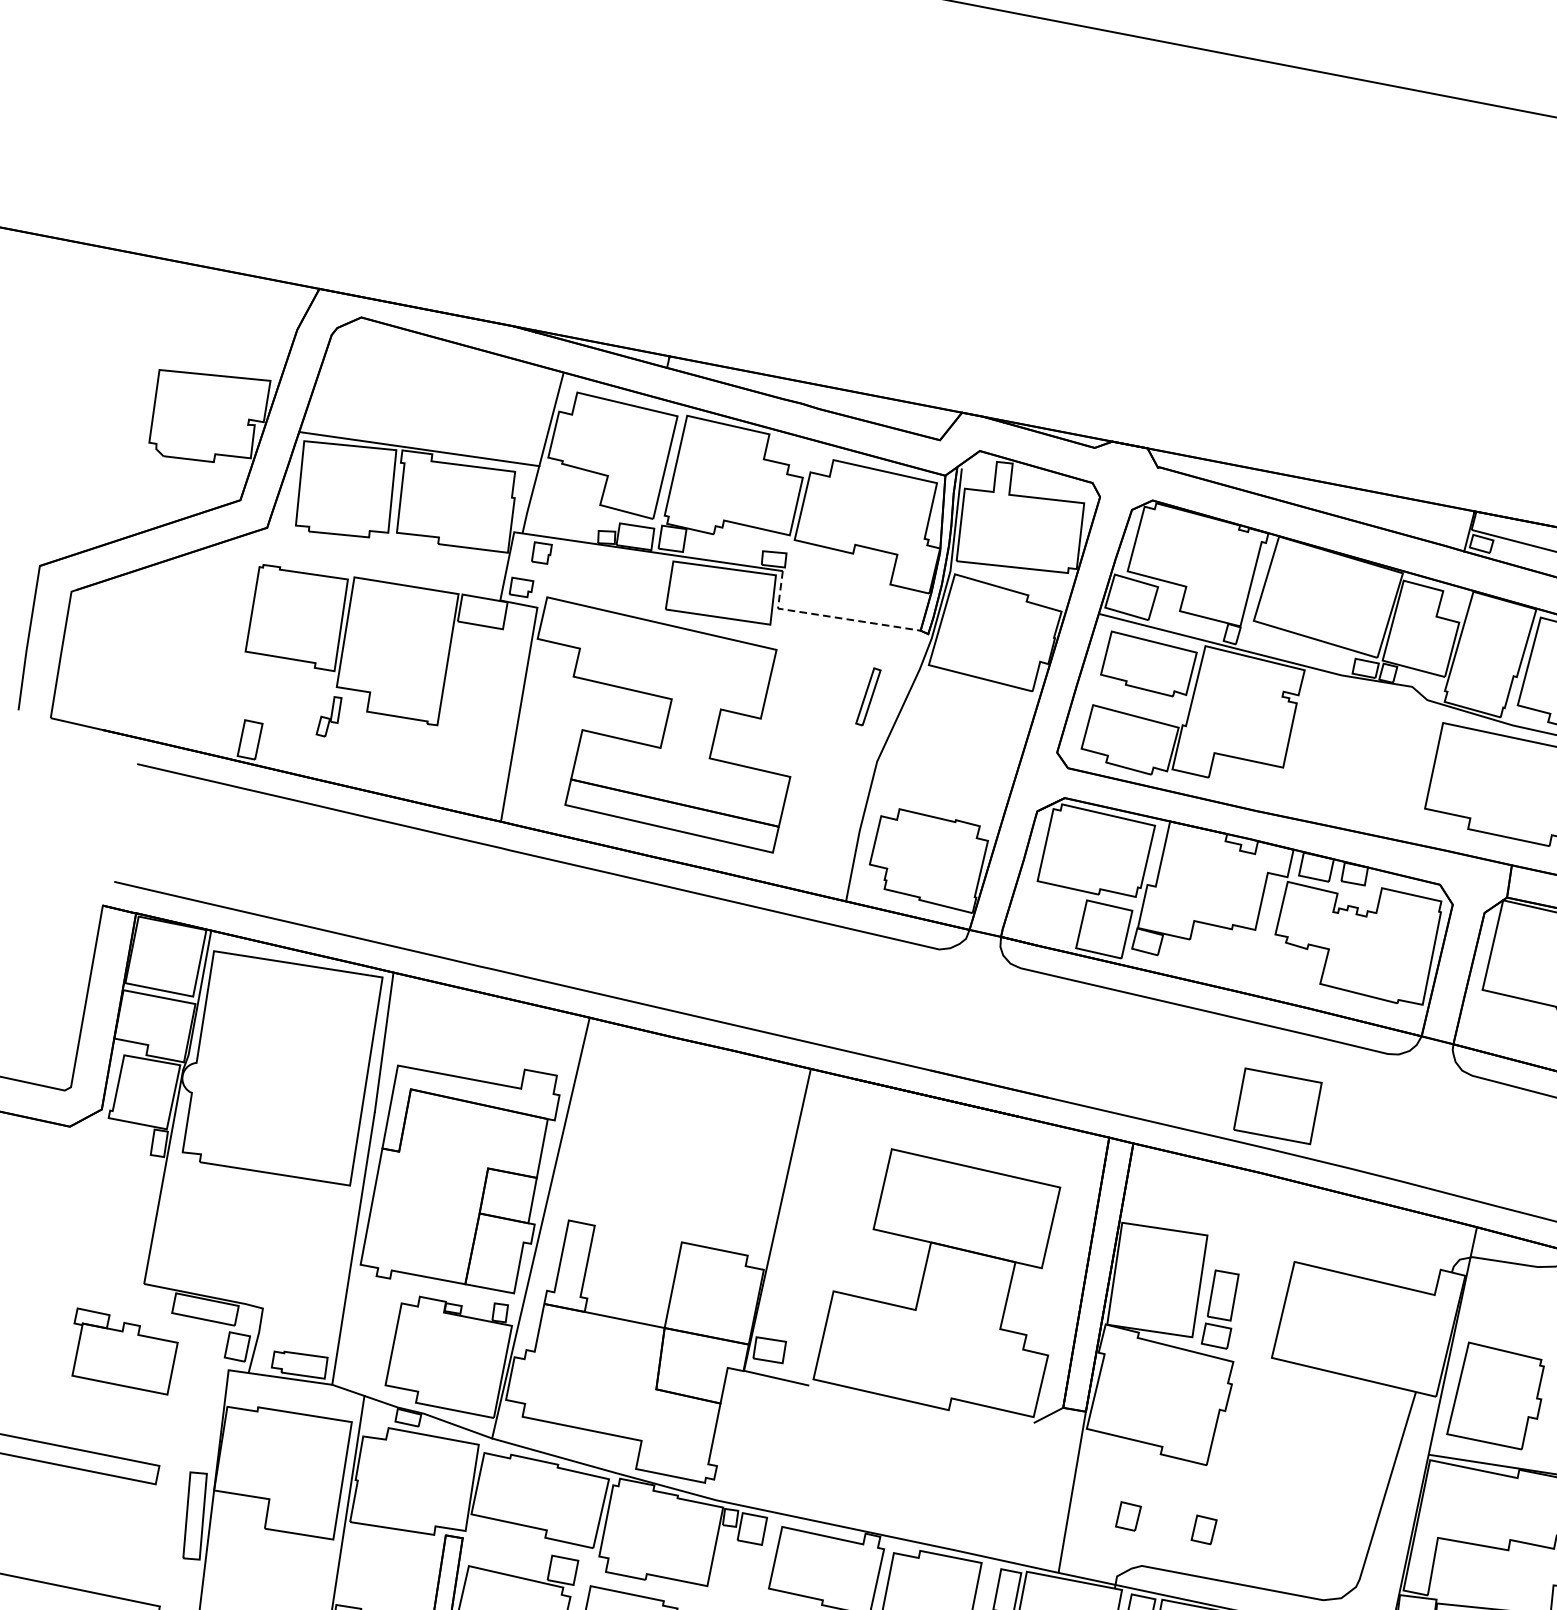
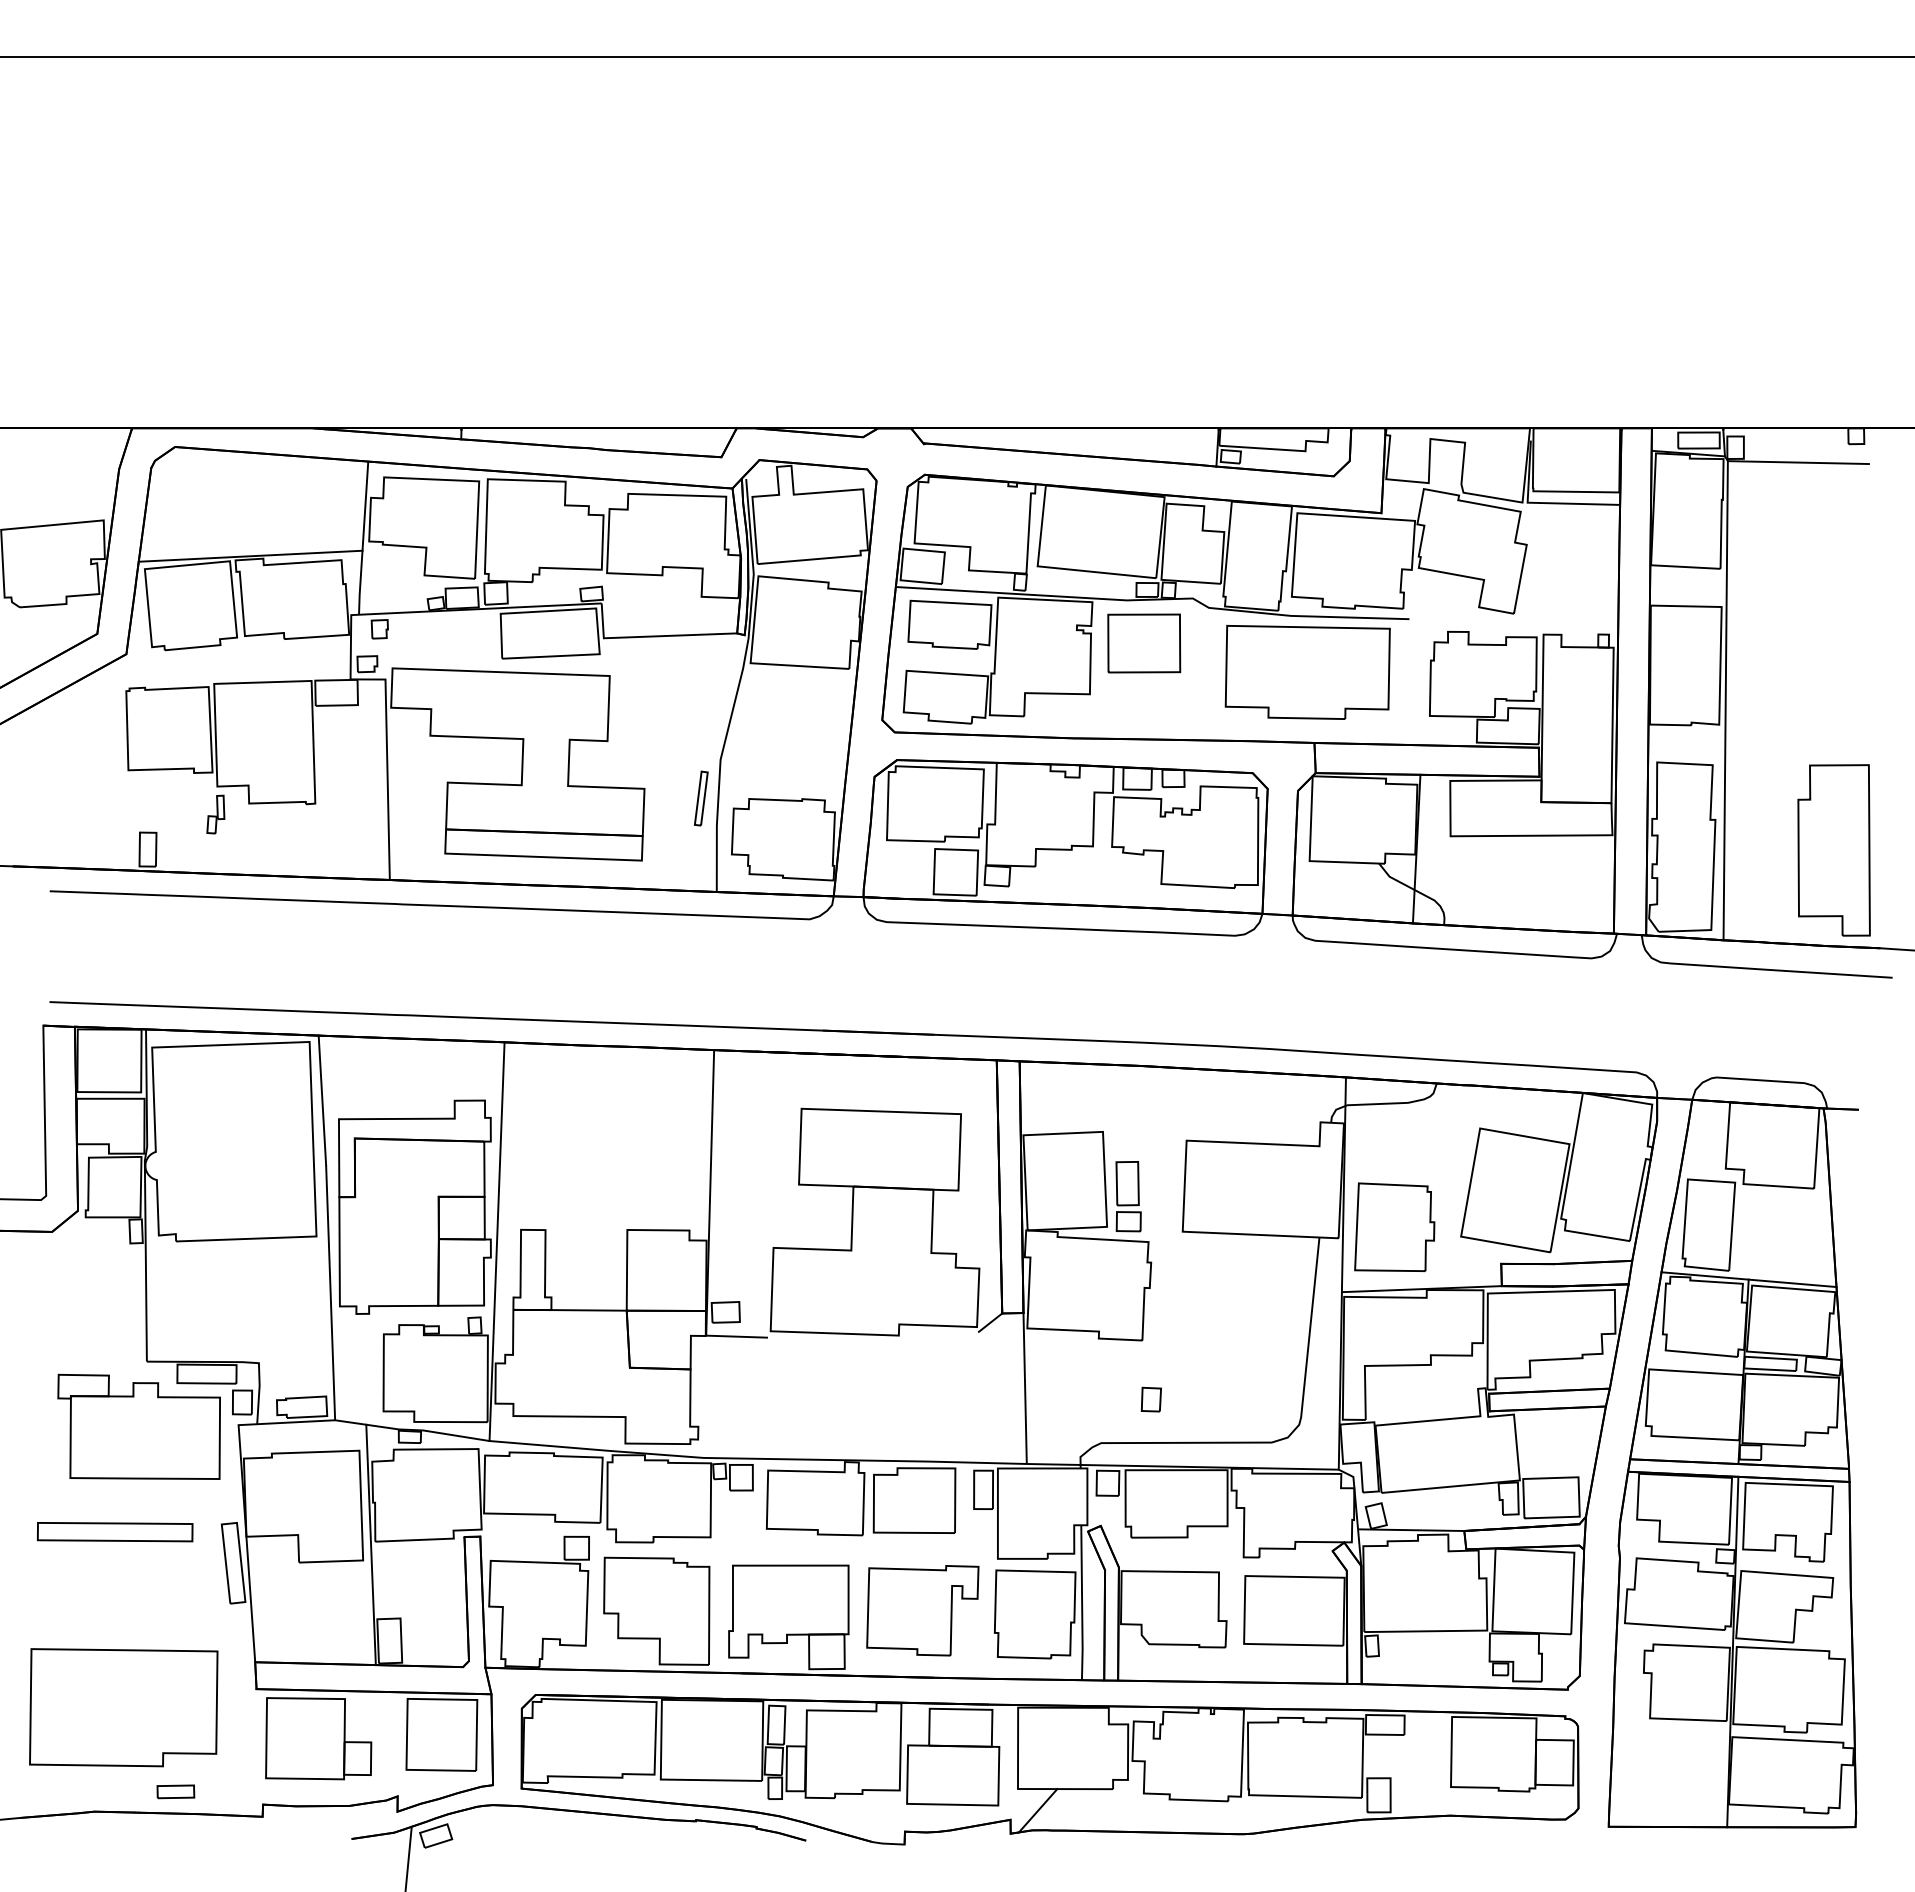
line: (830, 616) -> (652, 636), dashed -> solid
part: (868, 696) -> (701, 798), moved
part: (1278, 1106) -> (1144, 643), moved
part: (121, 1351) -> (138, 1426), size x1.67
part: (1127, 1516) -> (1079, 1400), removed

